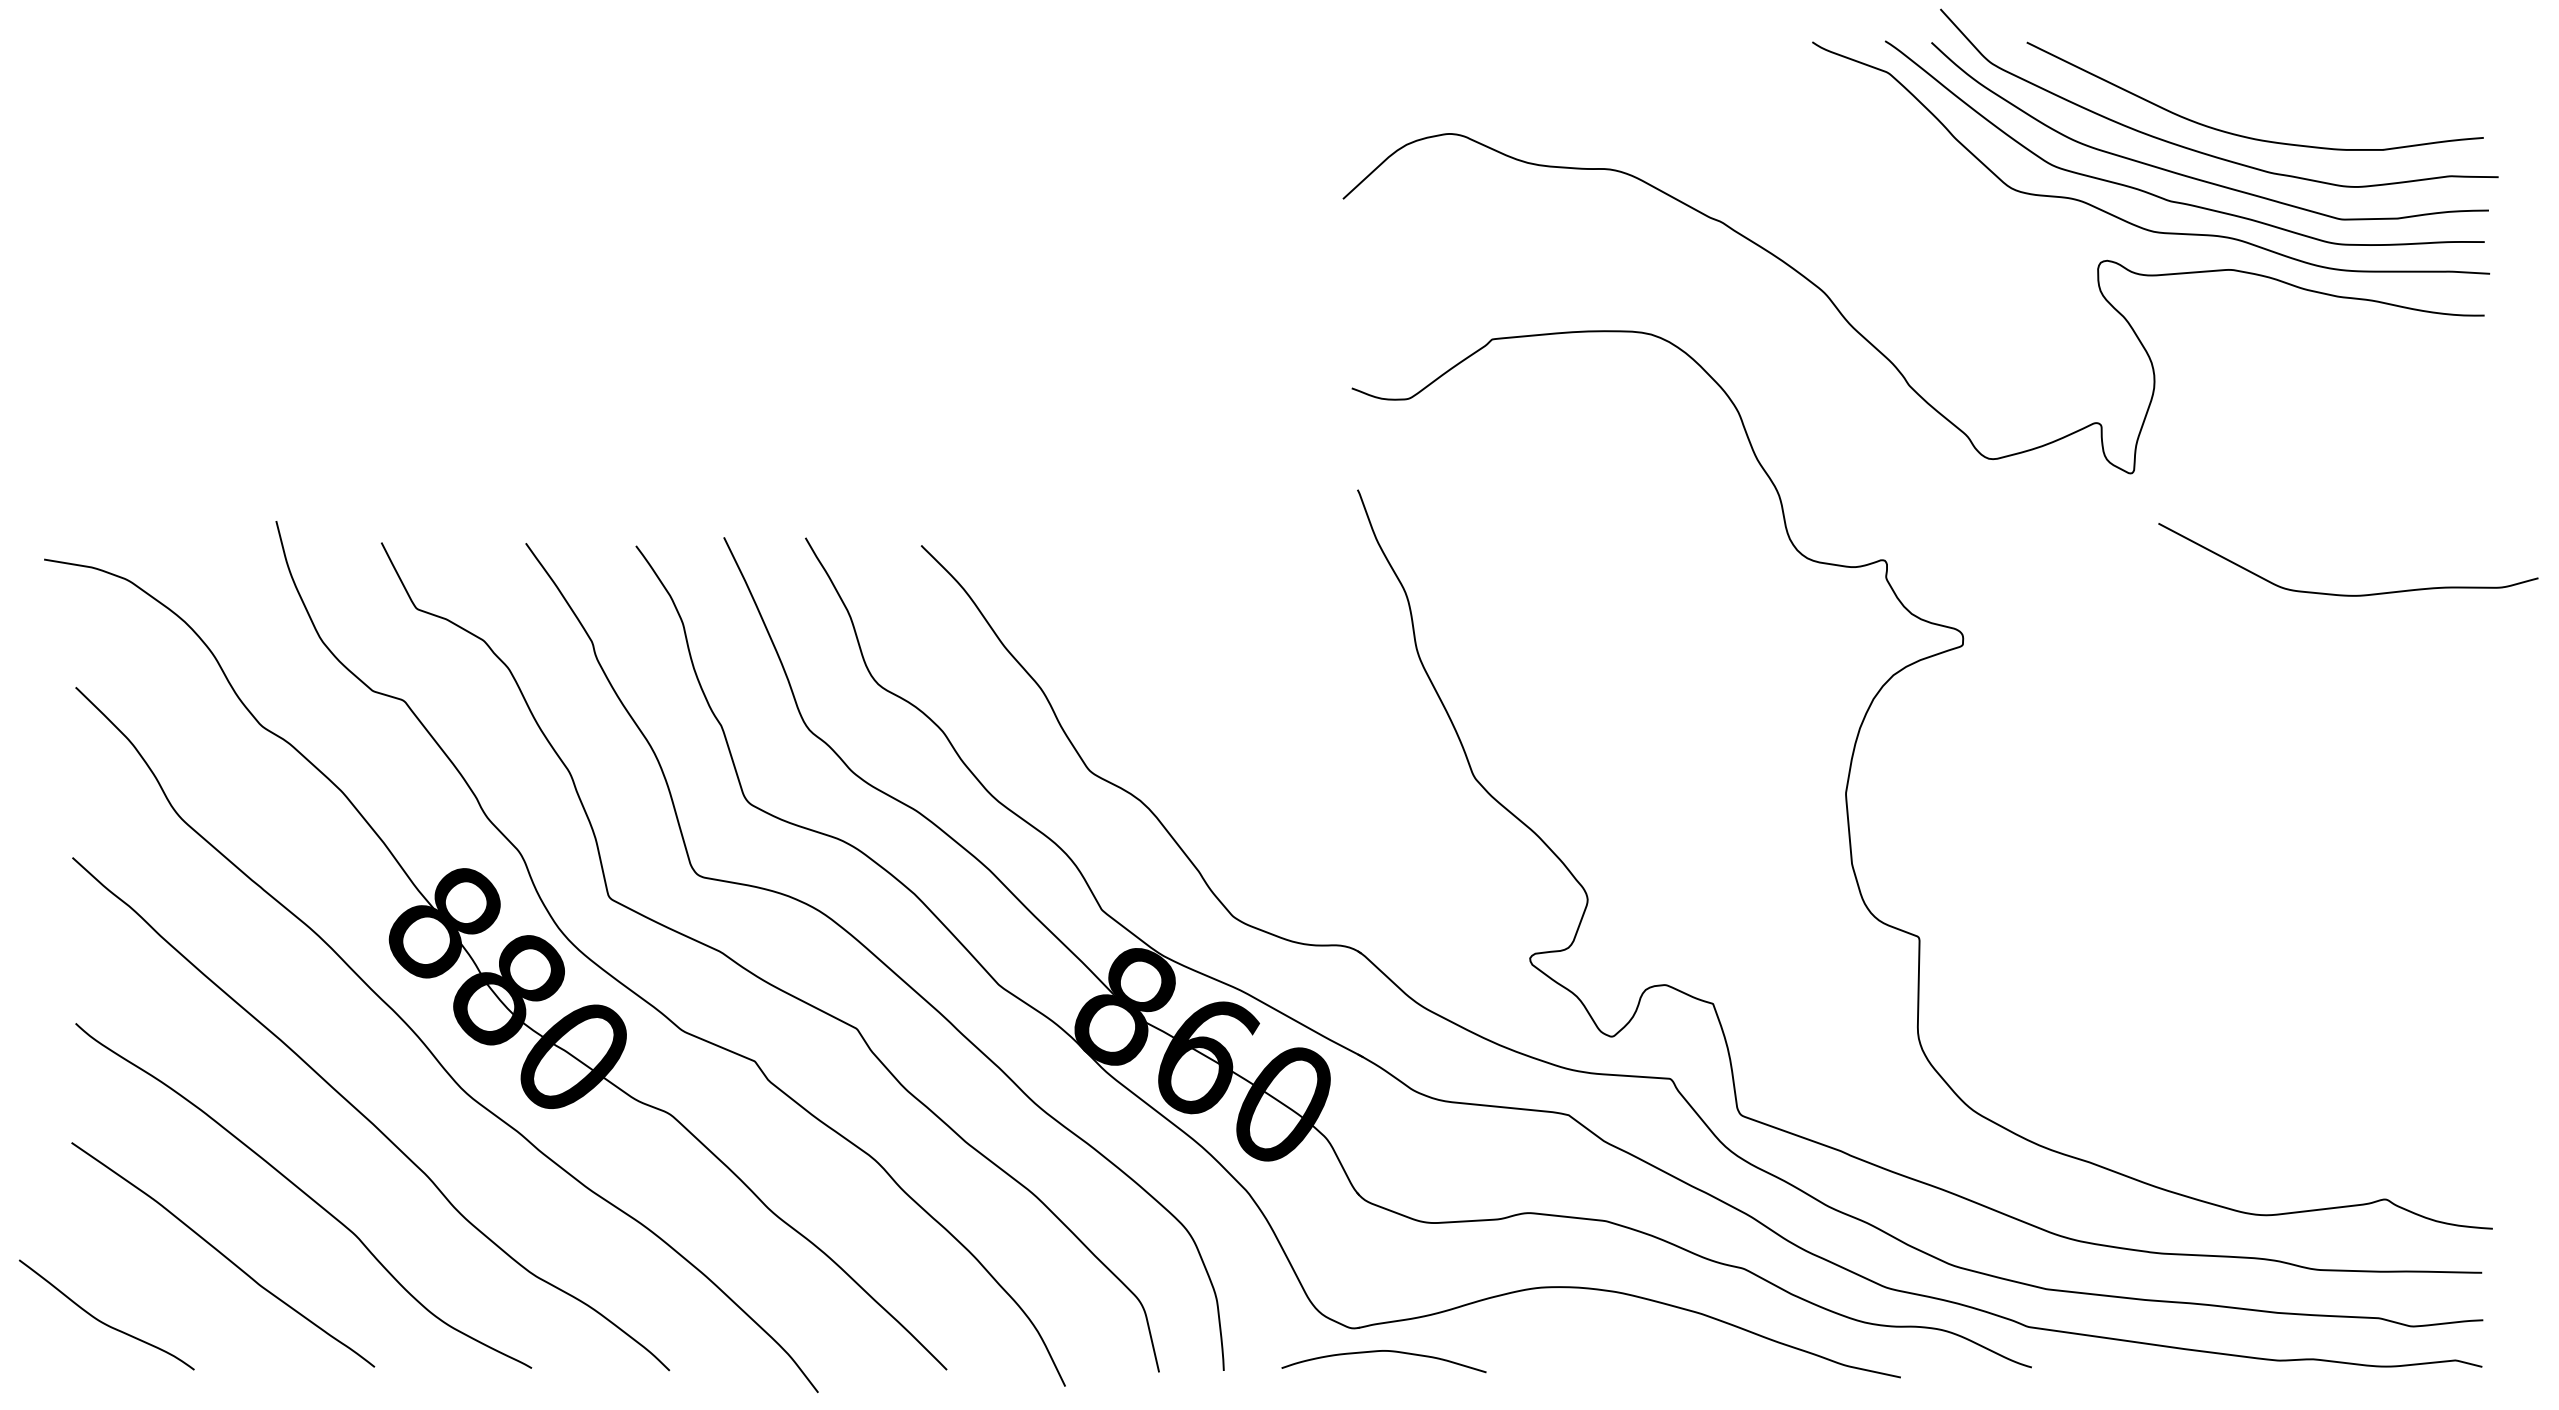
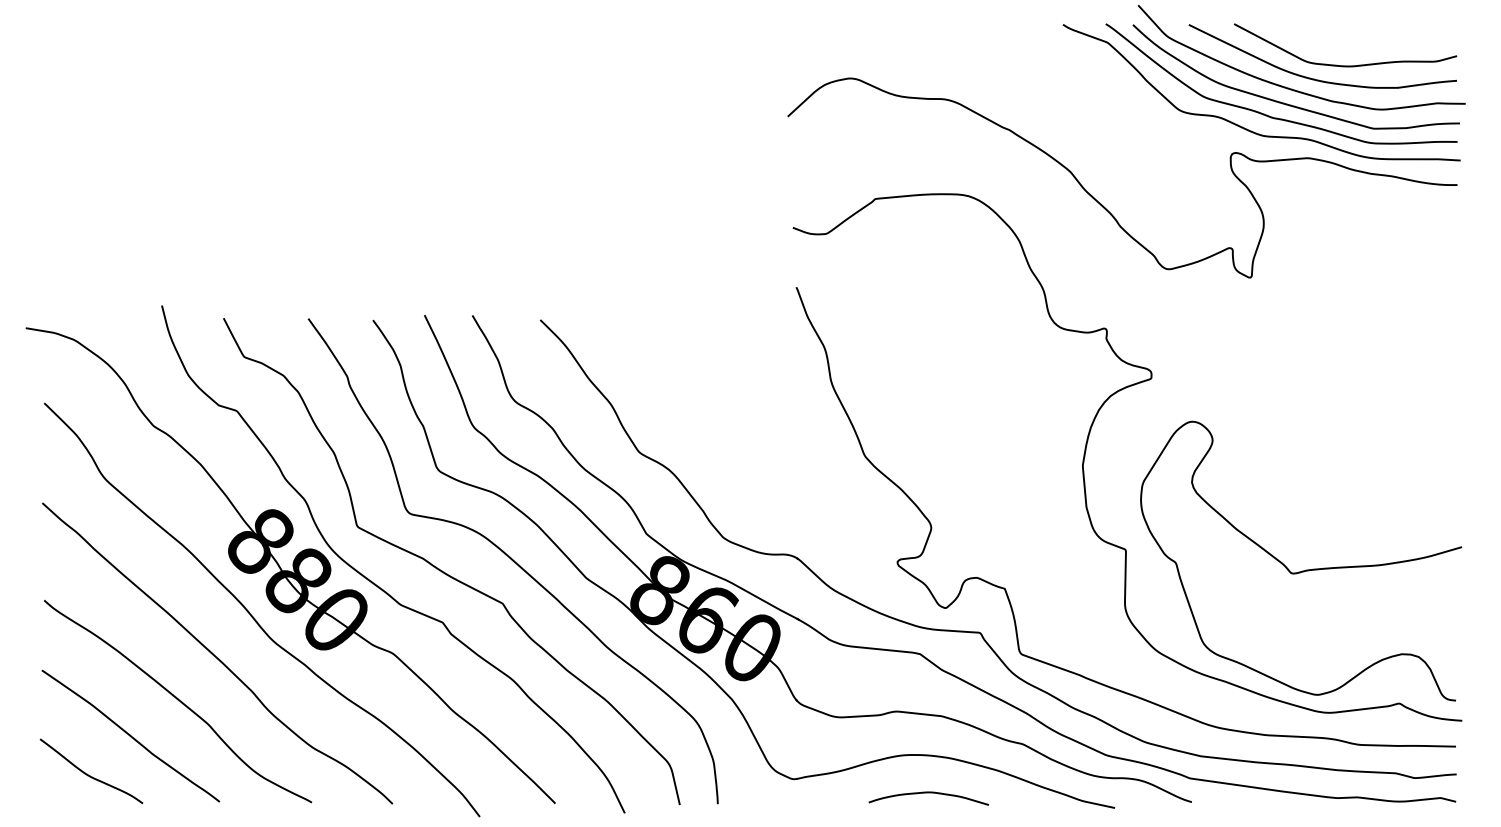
curve: (2348, 594) -> (1345, 65), moved
curve: (2220, 972) -> (1302, 570), added
curve: (105, 1322) -> (90, 775), moved
curve: (1383, 1352) -> (928, 793), moved

